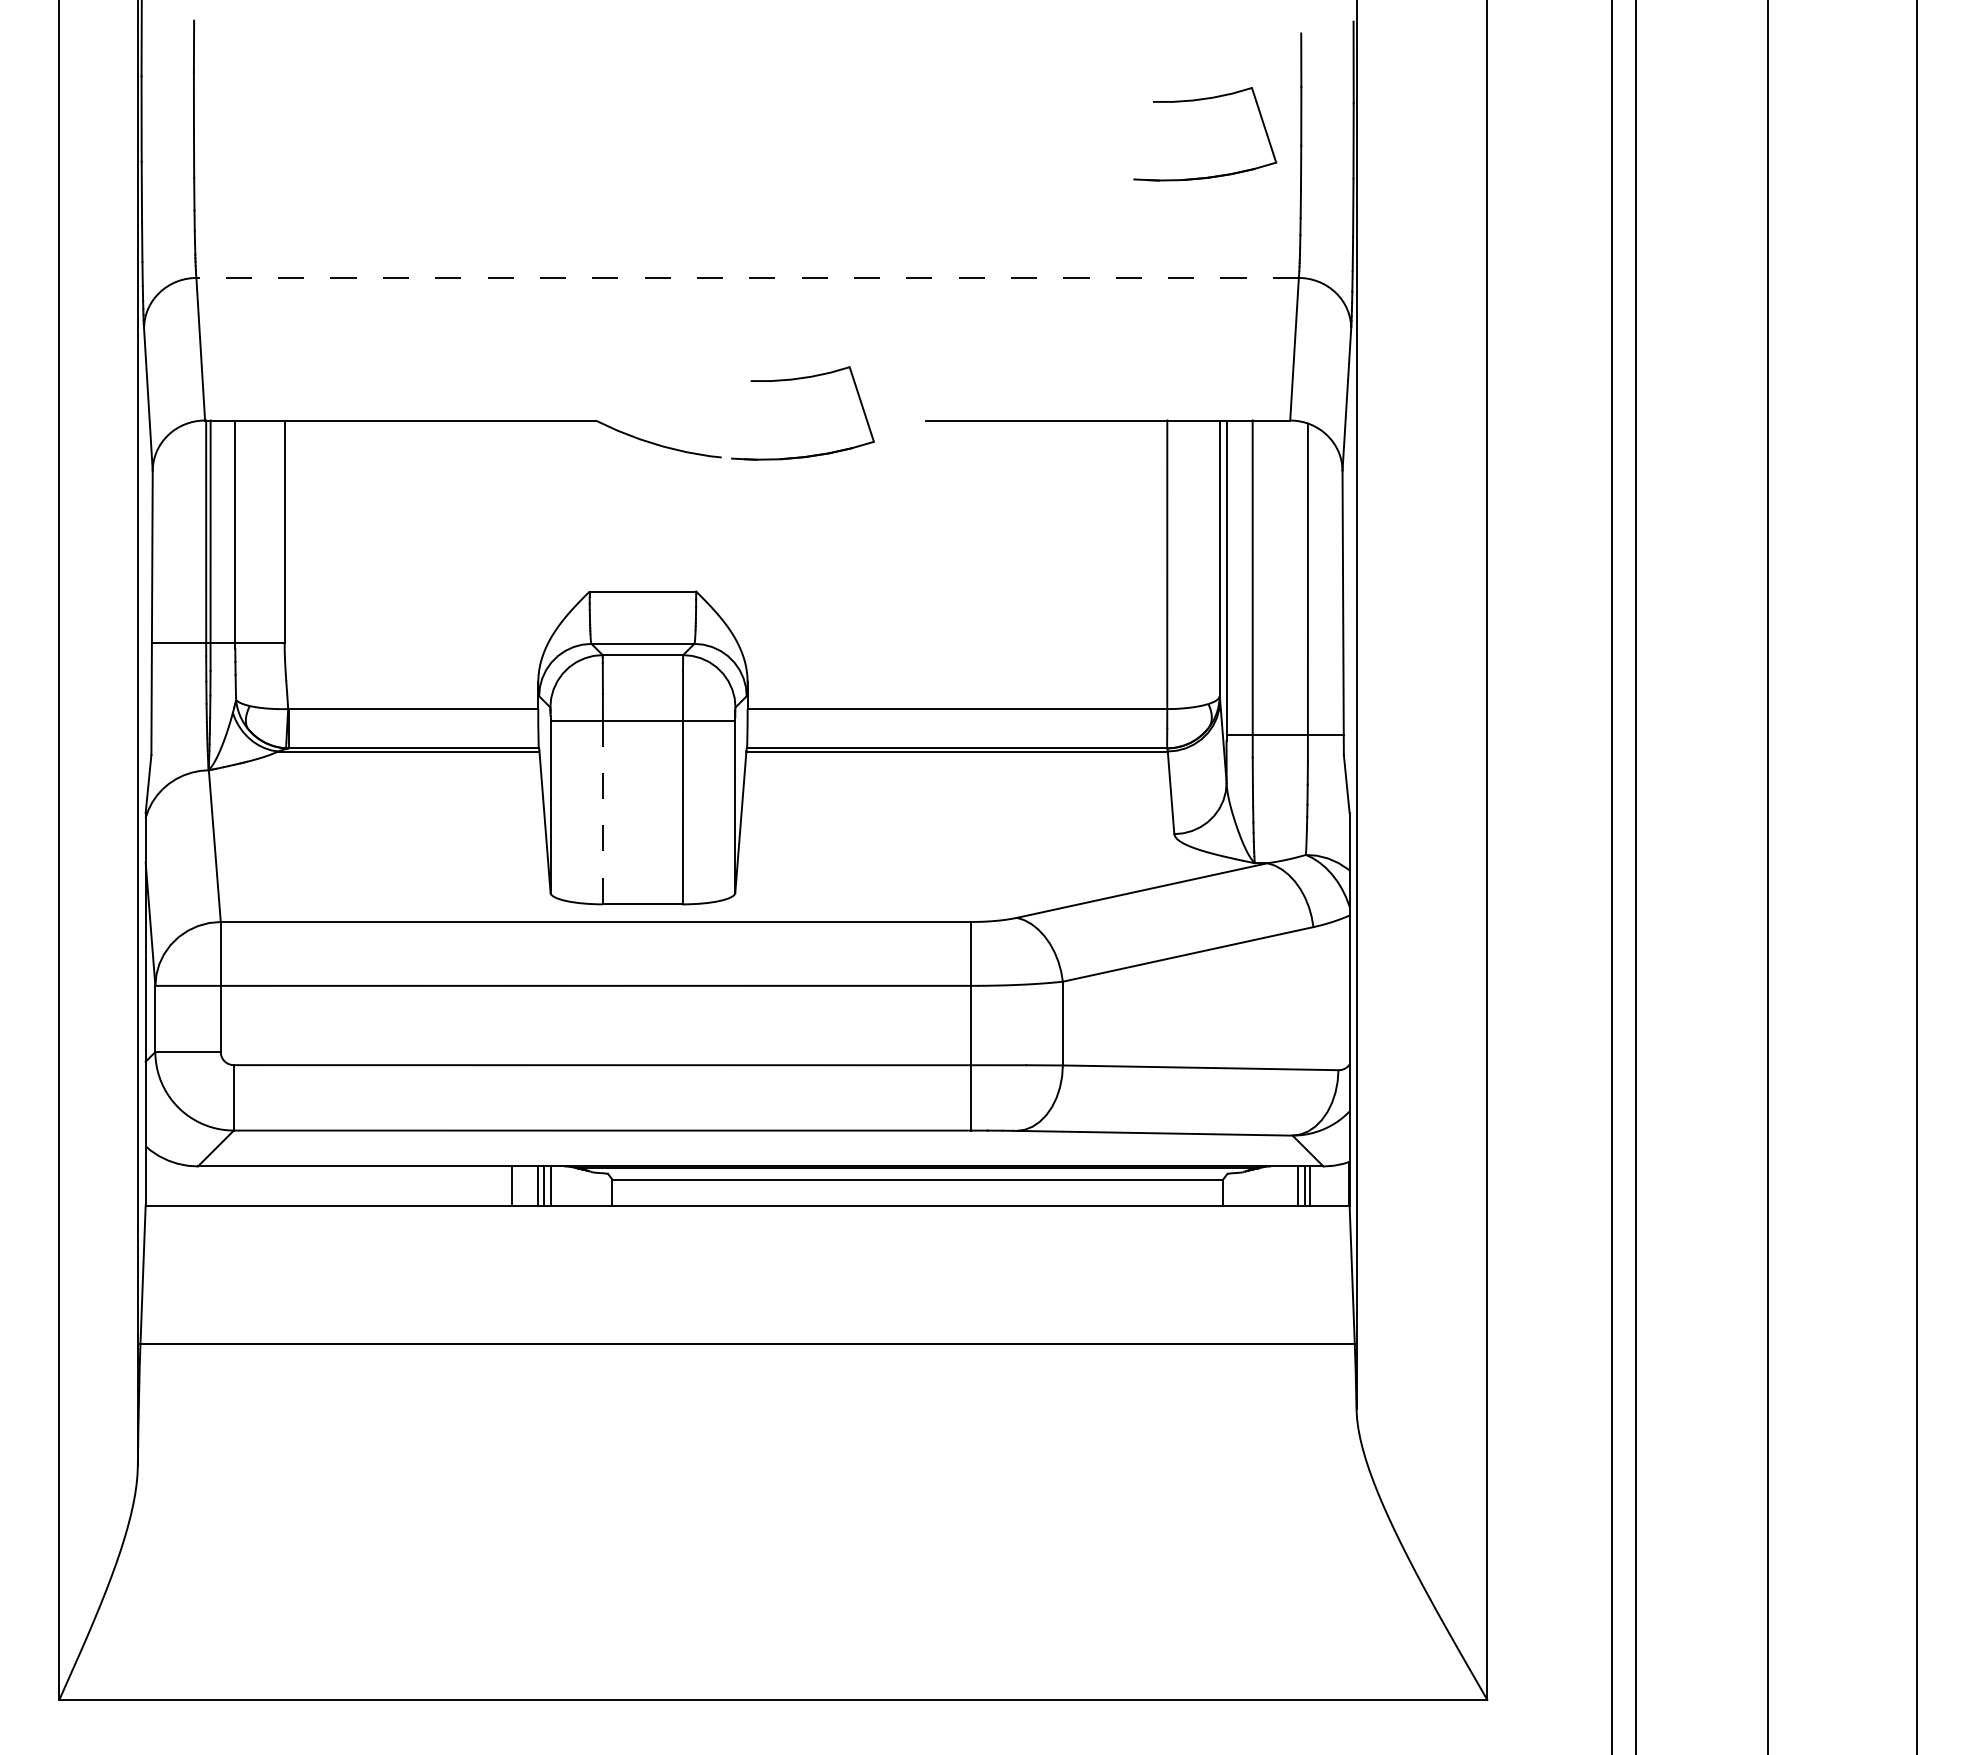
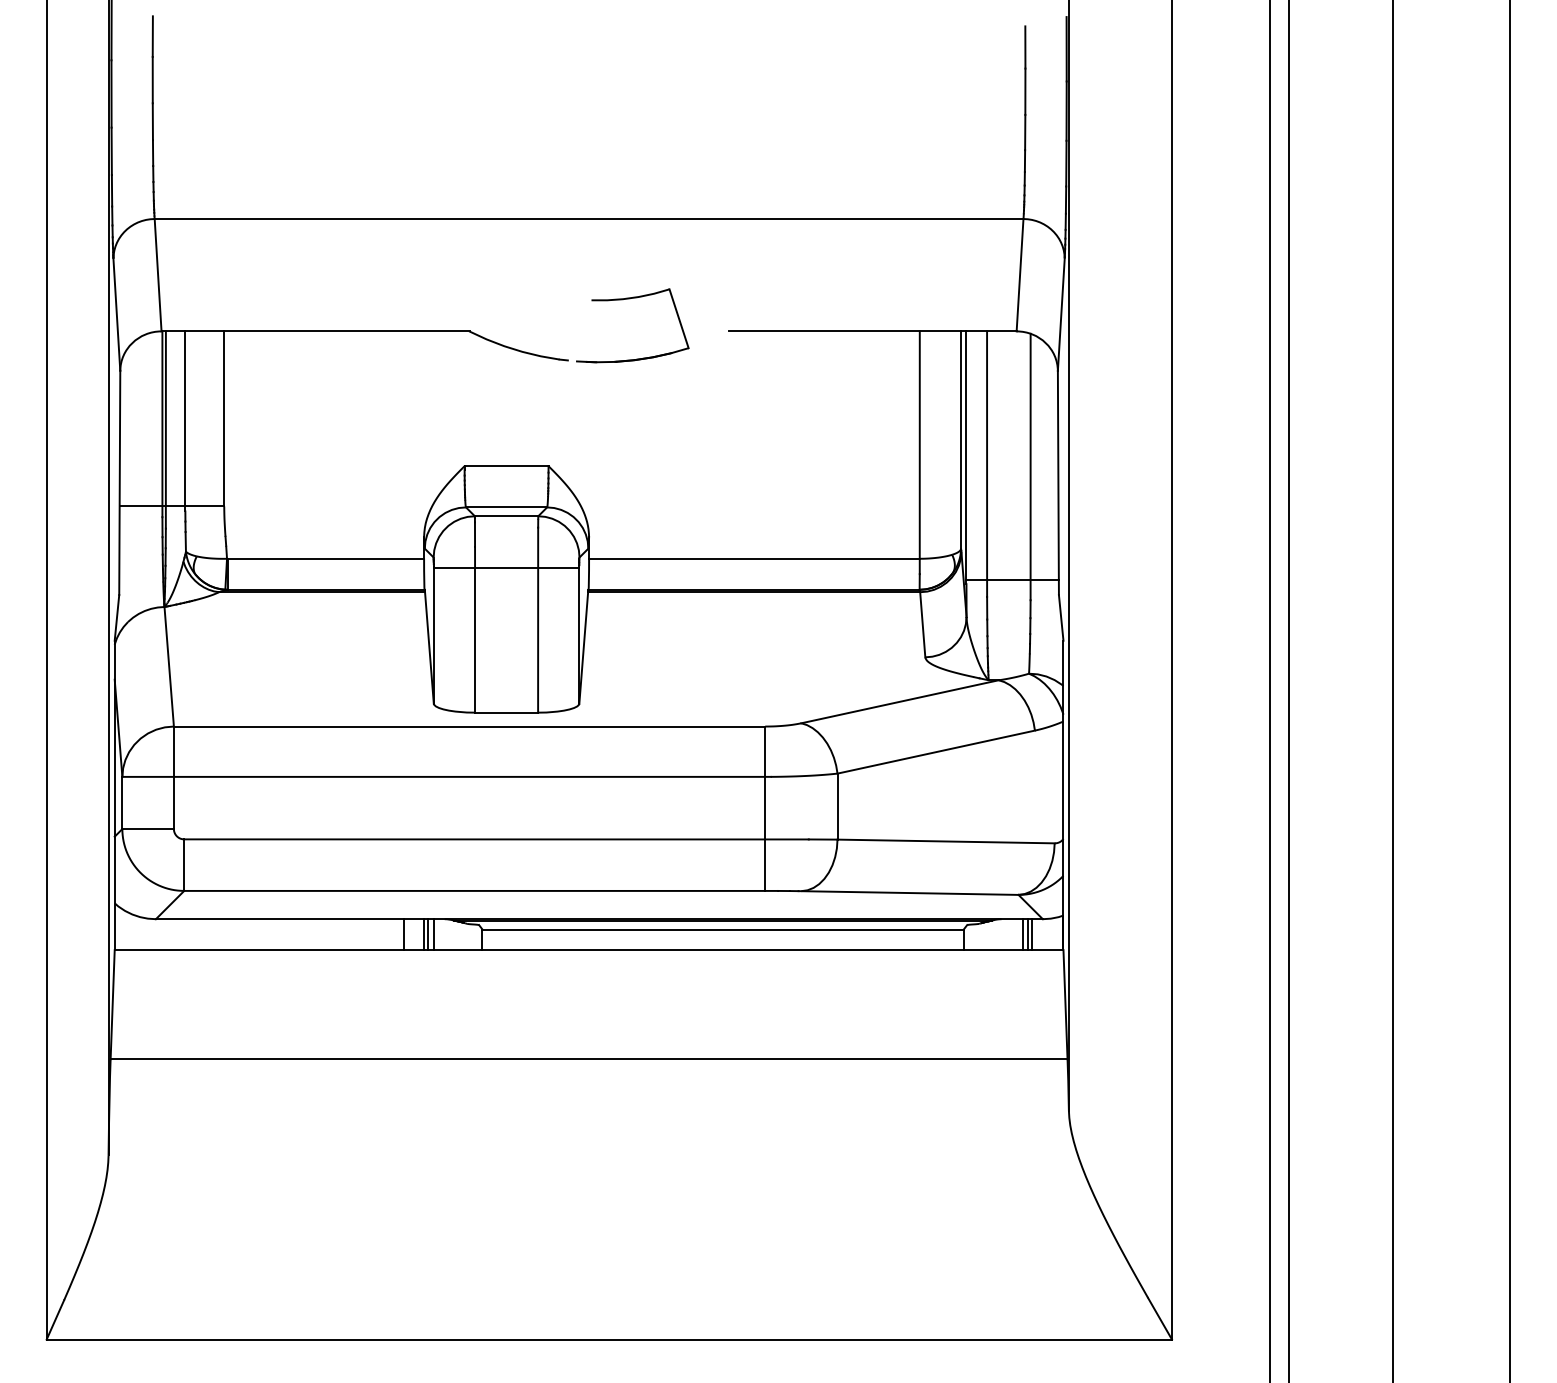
part: (1202, 100) -> (947, 79), removed
line: (746, 278) -> (588, 219), dashed -> solid
line: (603, 812) -> (475, 640), dashed -> solid

